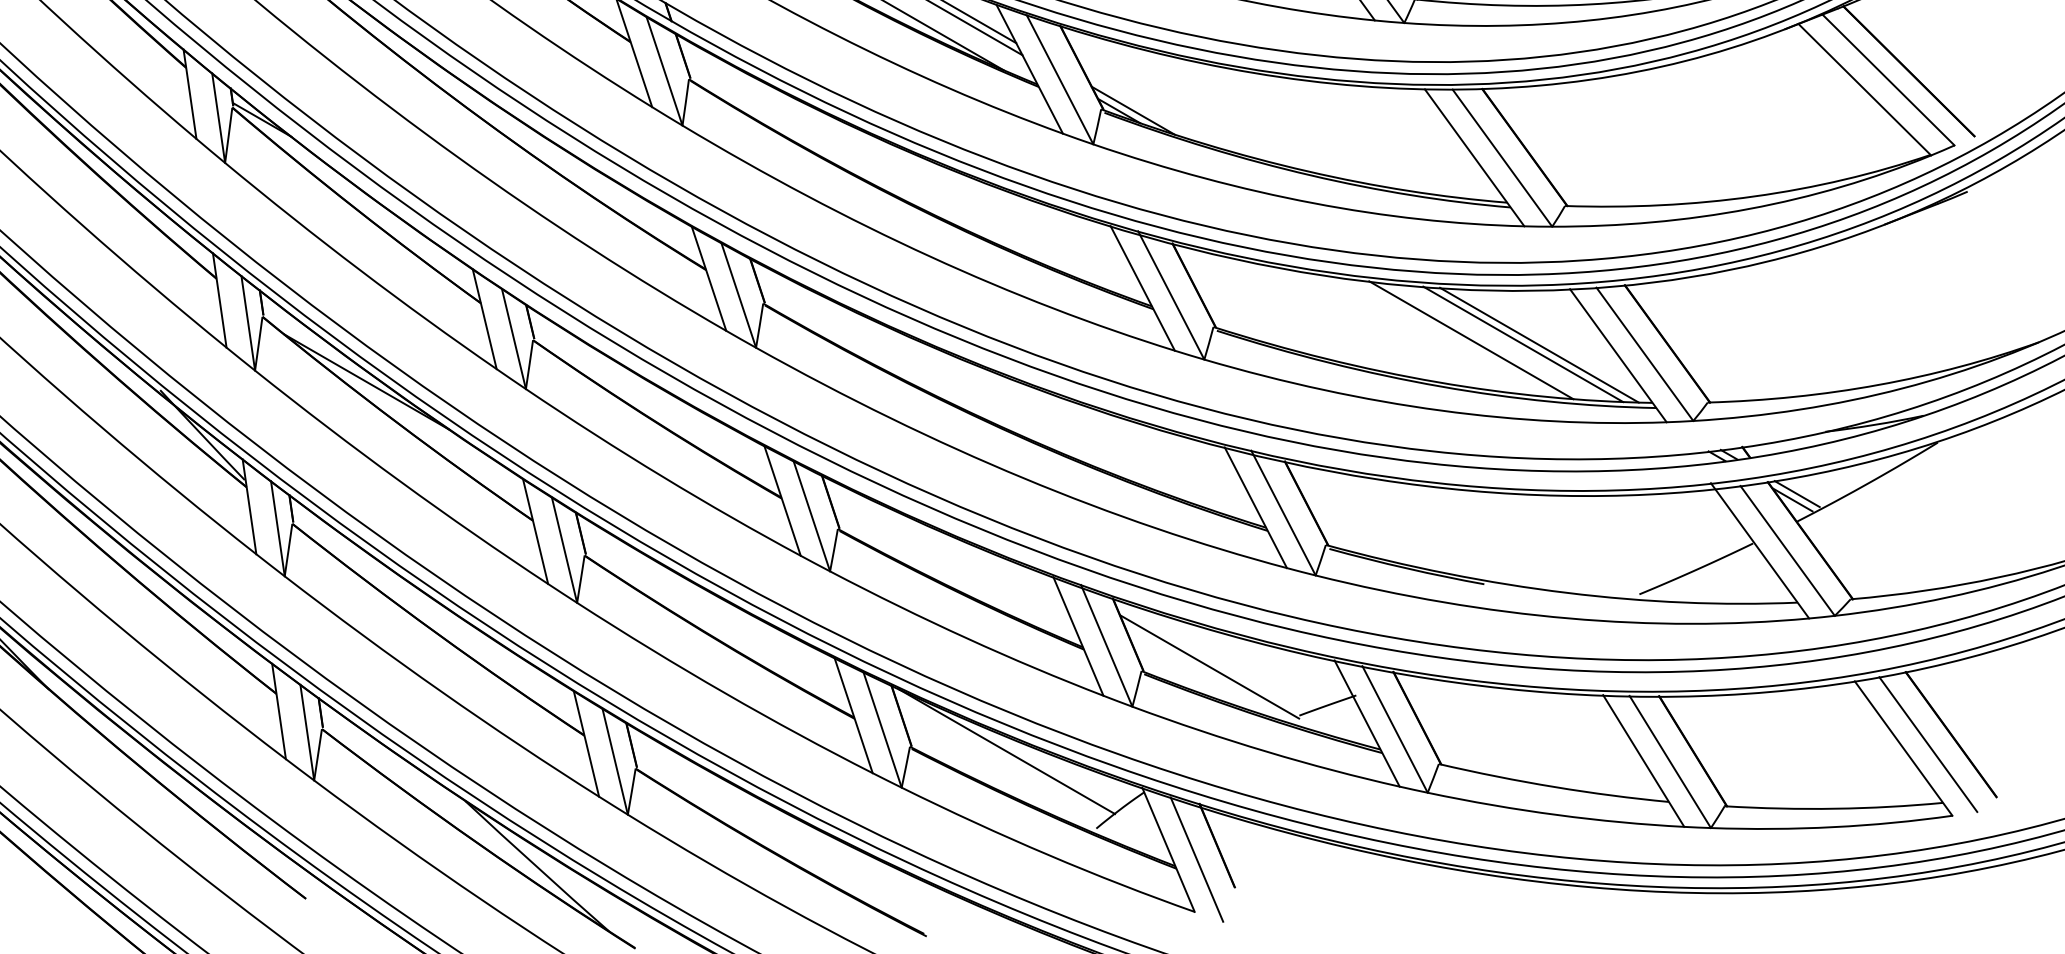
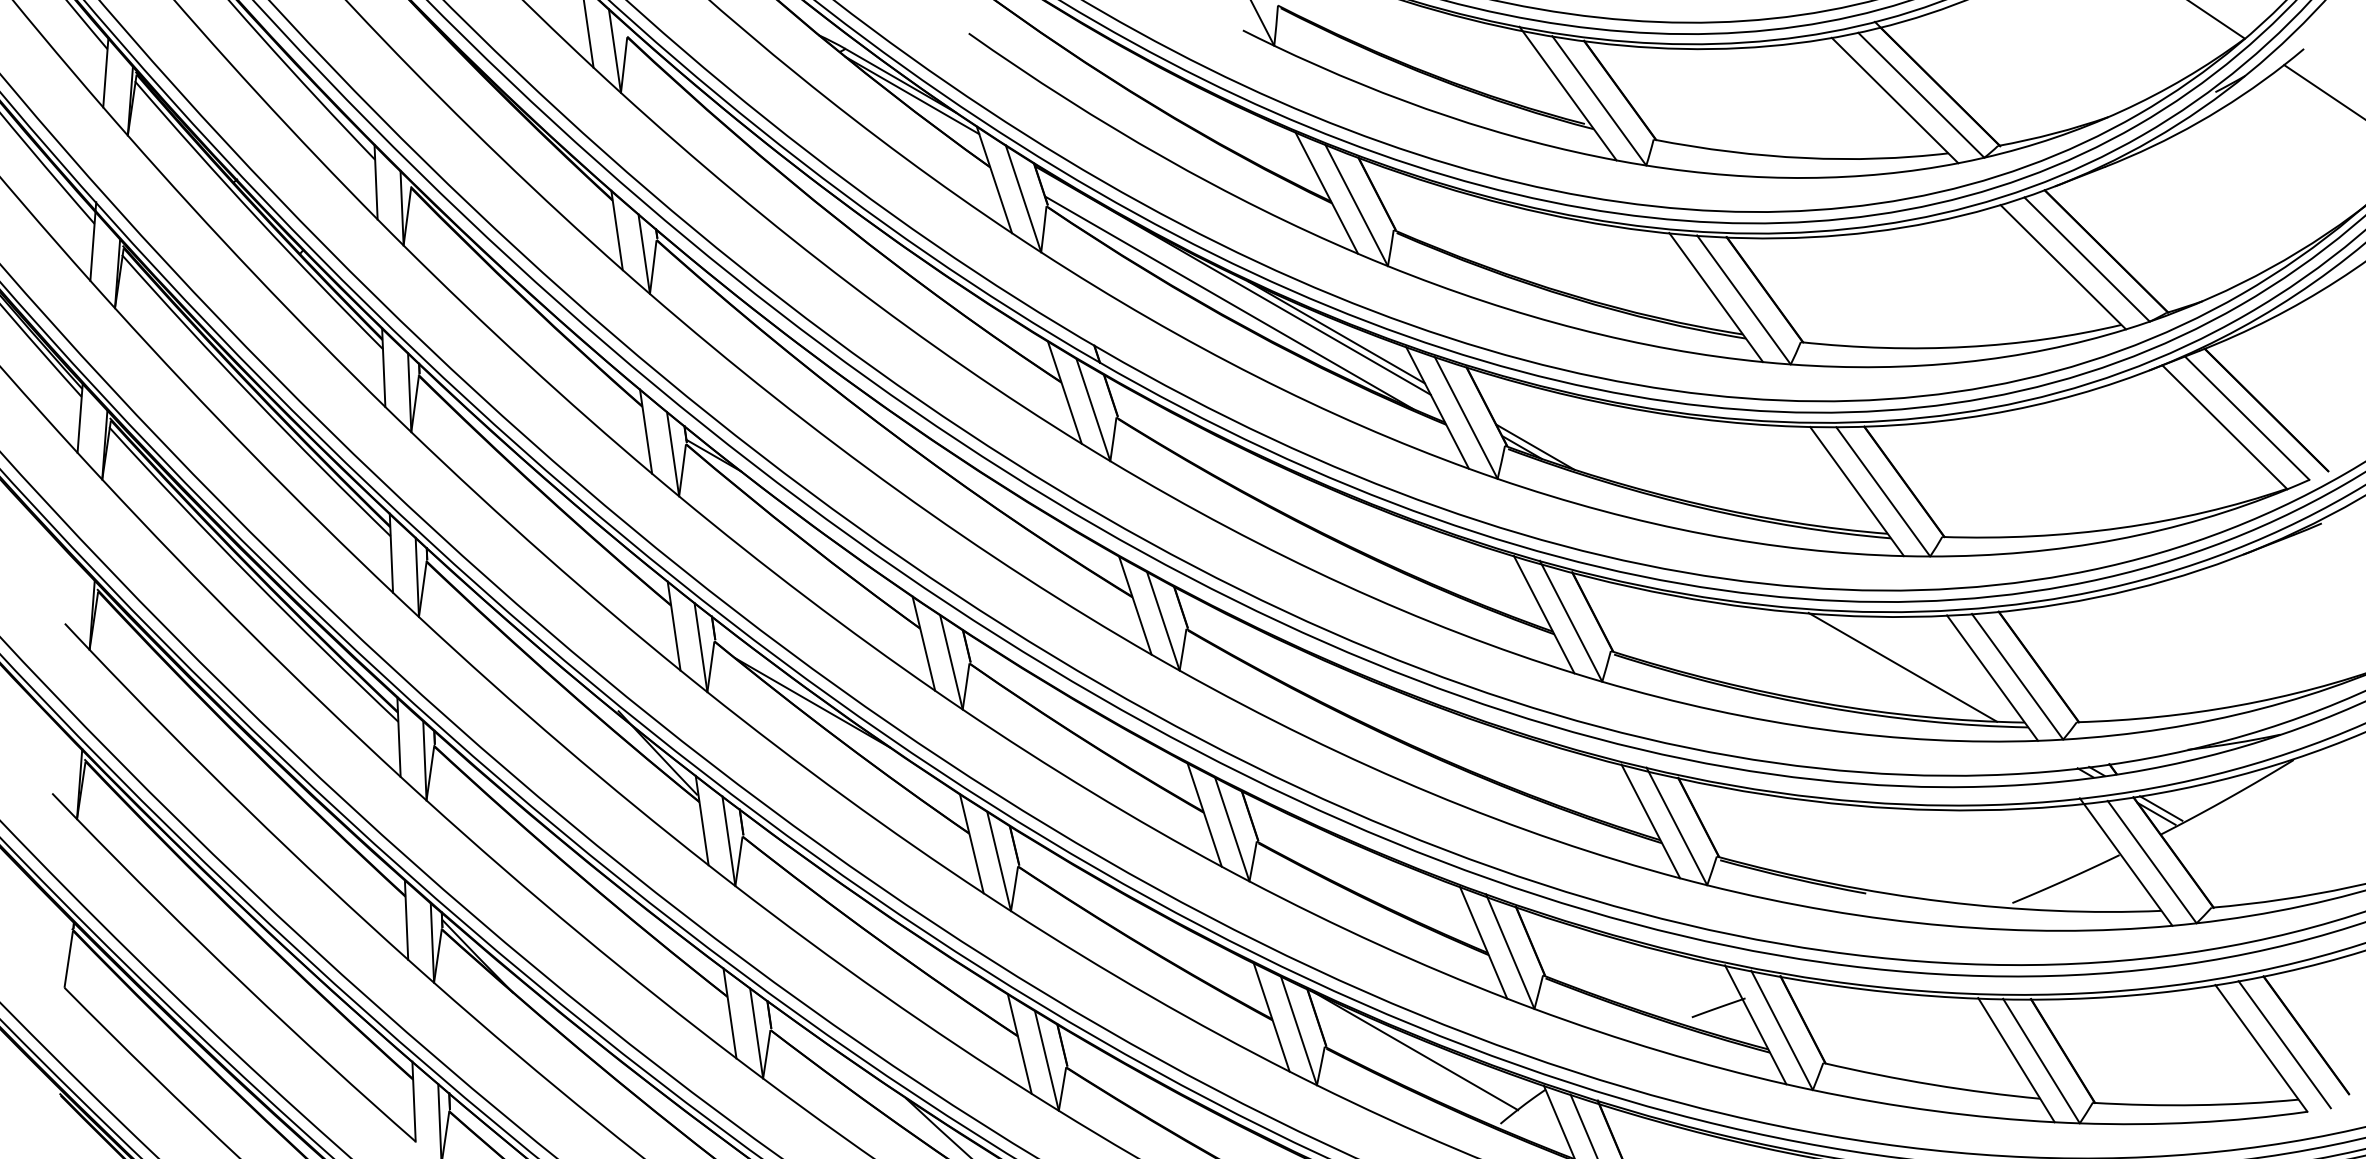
line: (1470, 340) -> (1853, 663), removed
line: (1538, 345) -> (1917, 668), removed
line: (1208, 666) -> (1606, 971), removed

